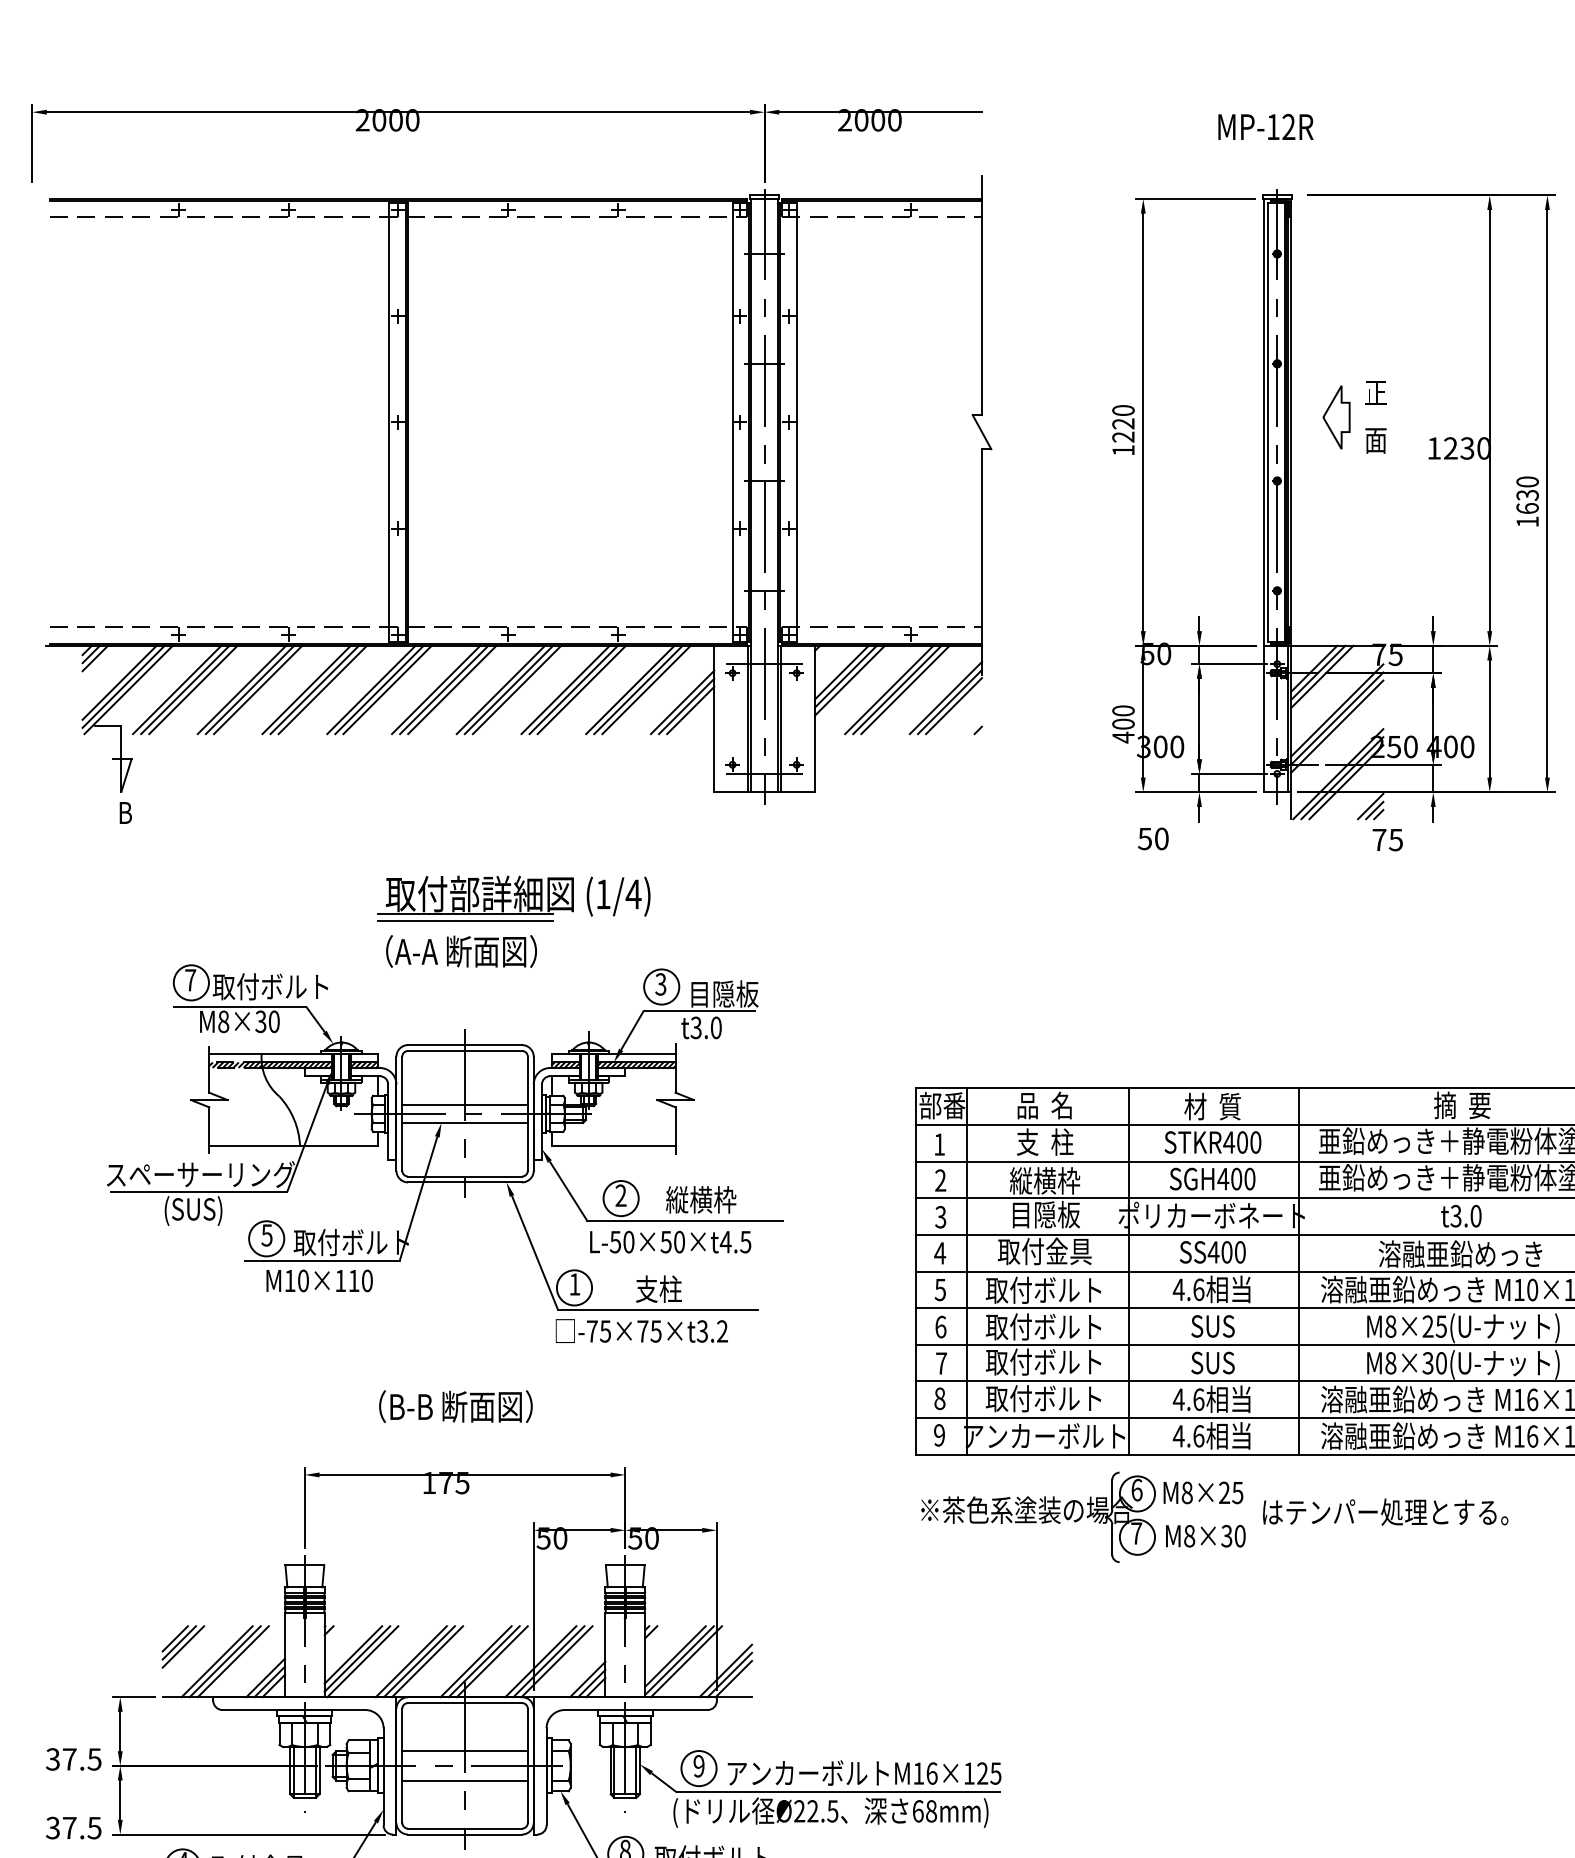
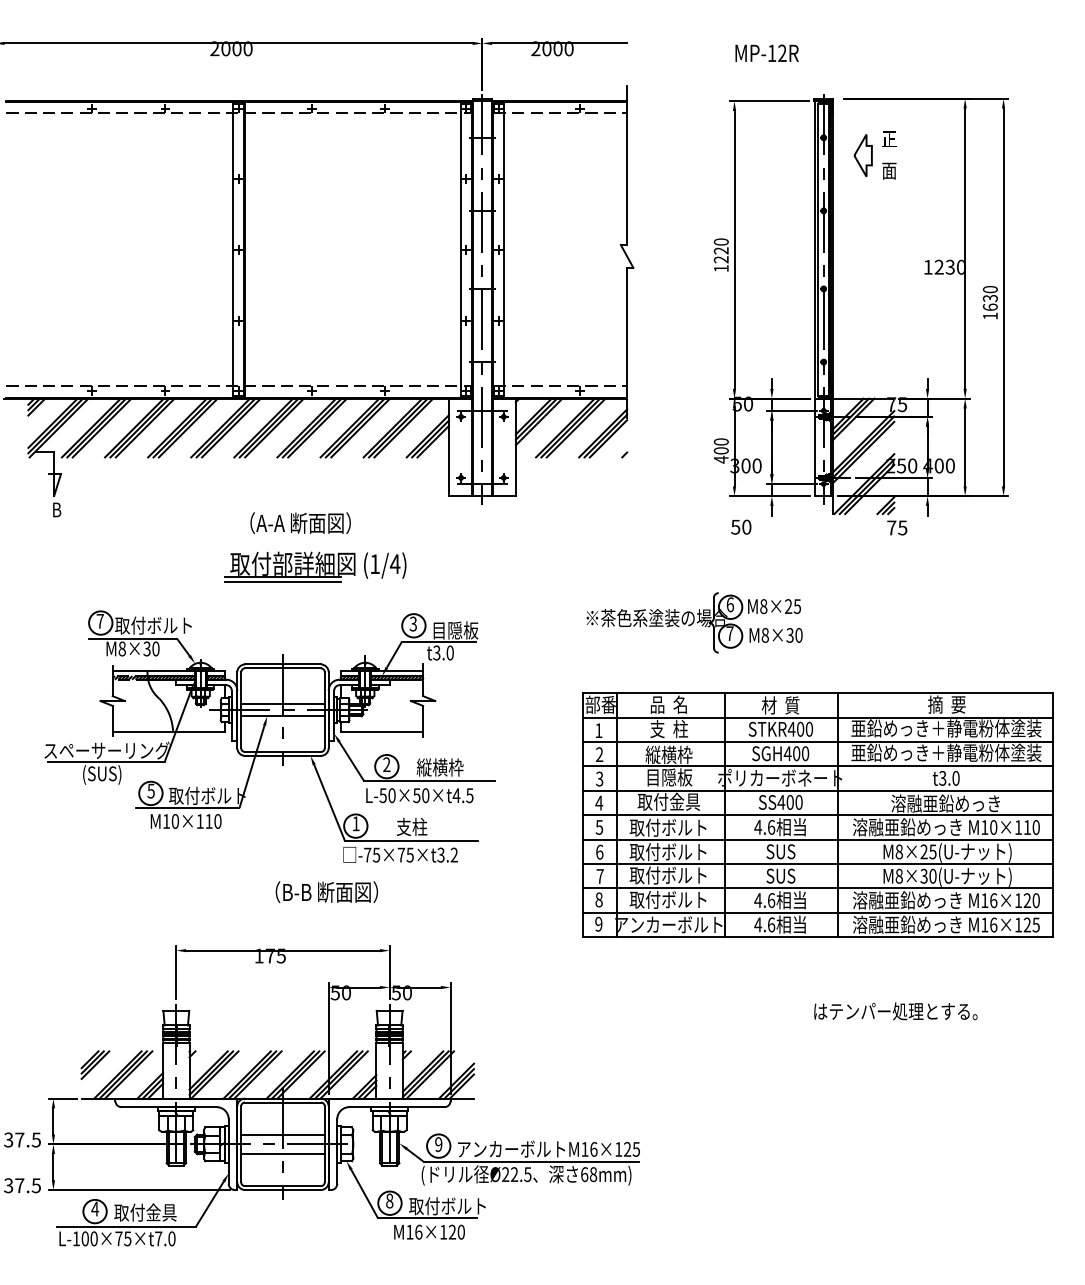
text: (1264, 125) -> (766, 52), moved
part: (1353, 417) -> (874, 155), moved
text: (461, 950) -> (300, 522), moved
text: (455, 1405) -> (326, 891), moved
text: (1385, 1512) -> (895, 1011), moved
part: (1083, 1516) -> (694, 622), moved

